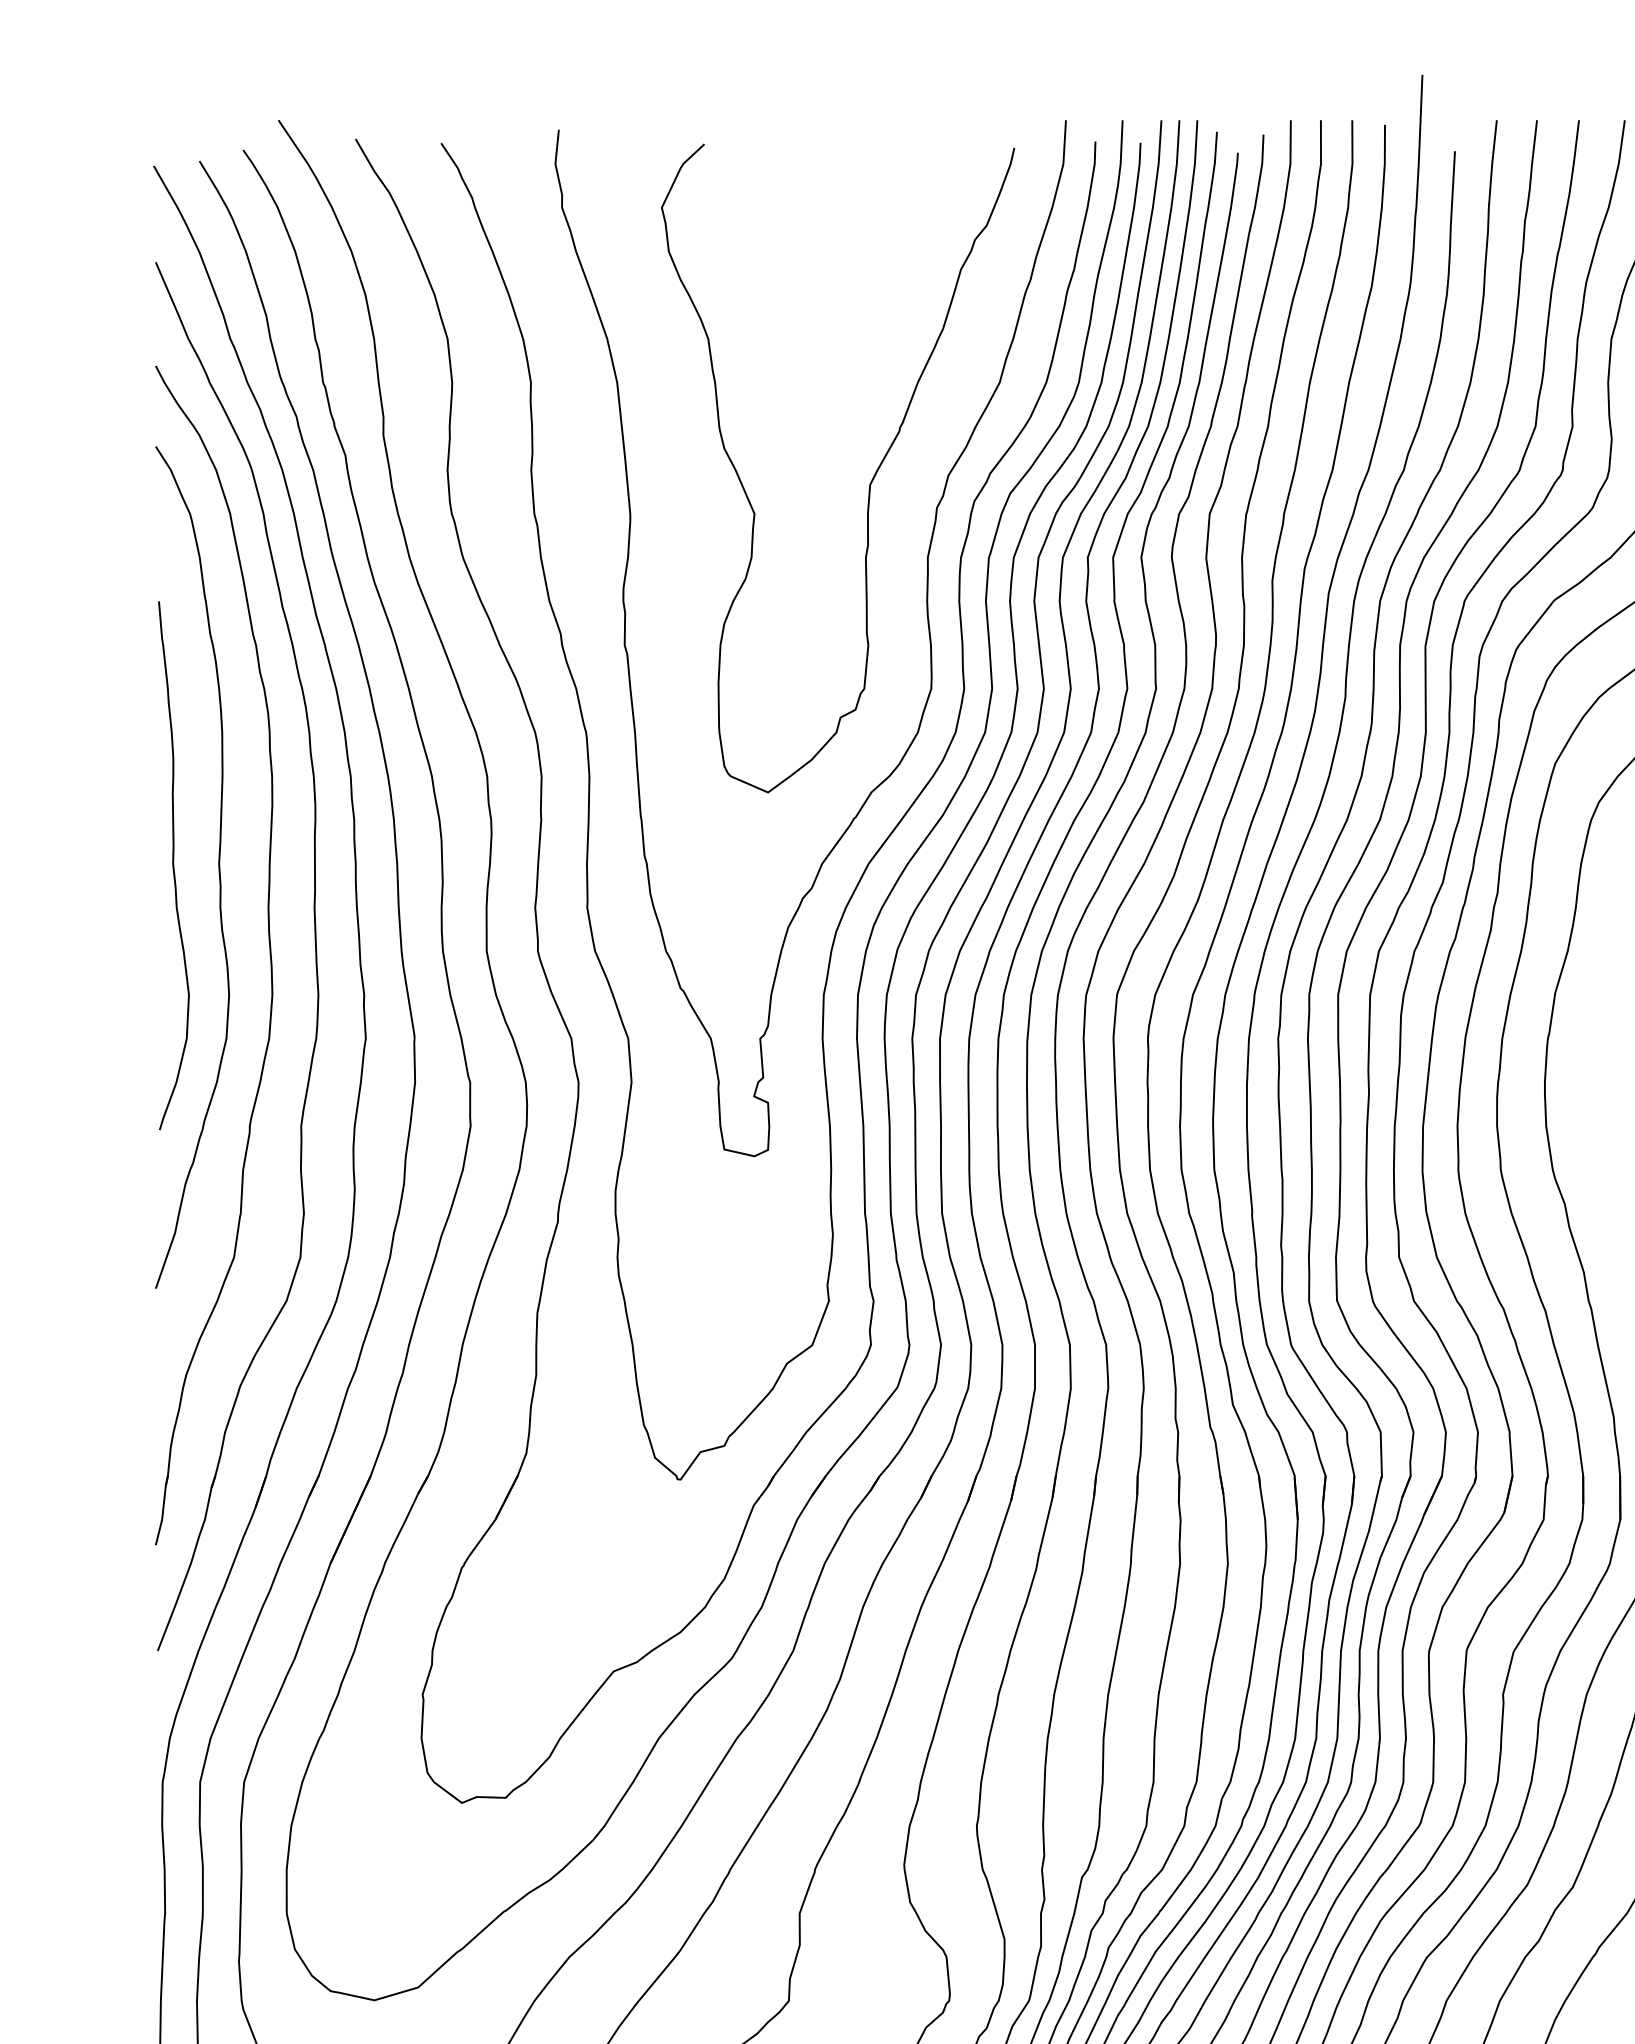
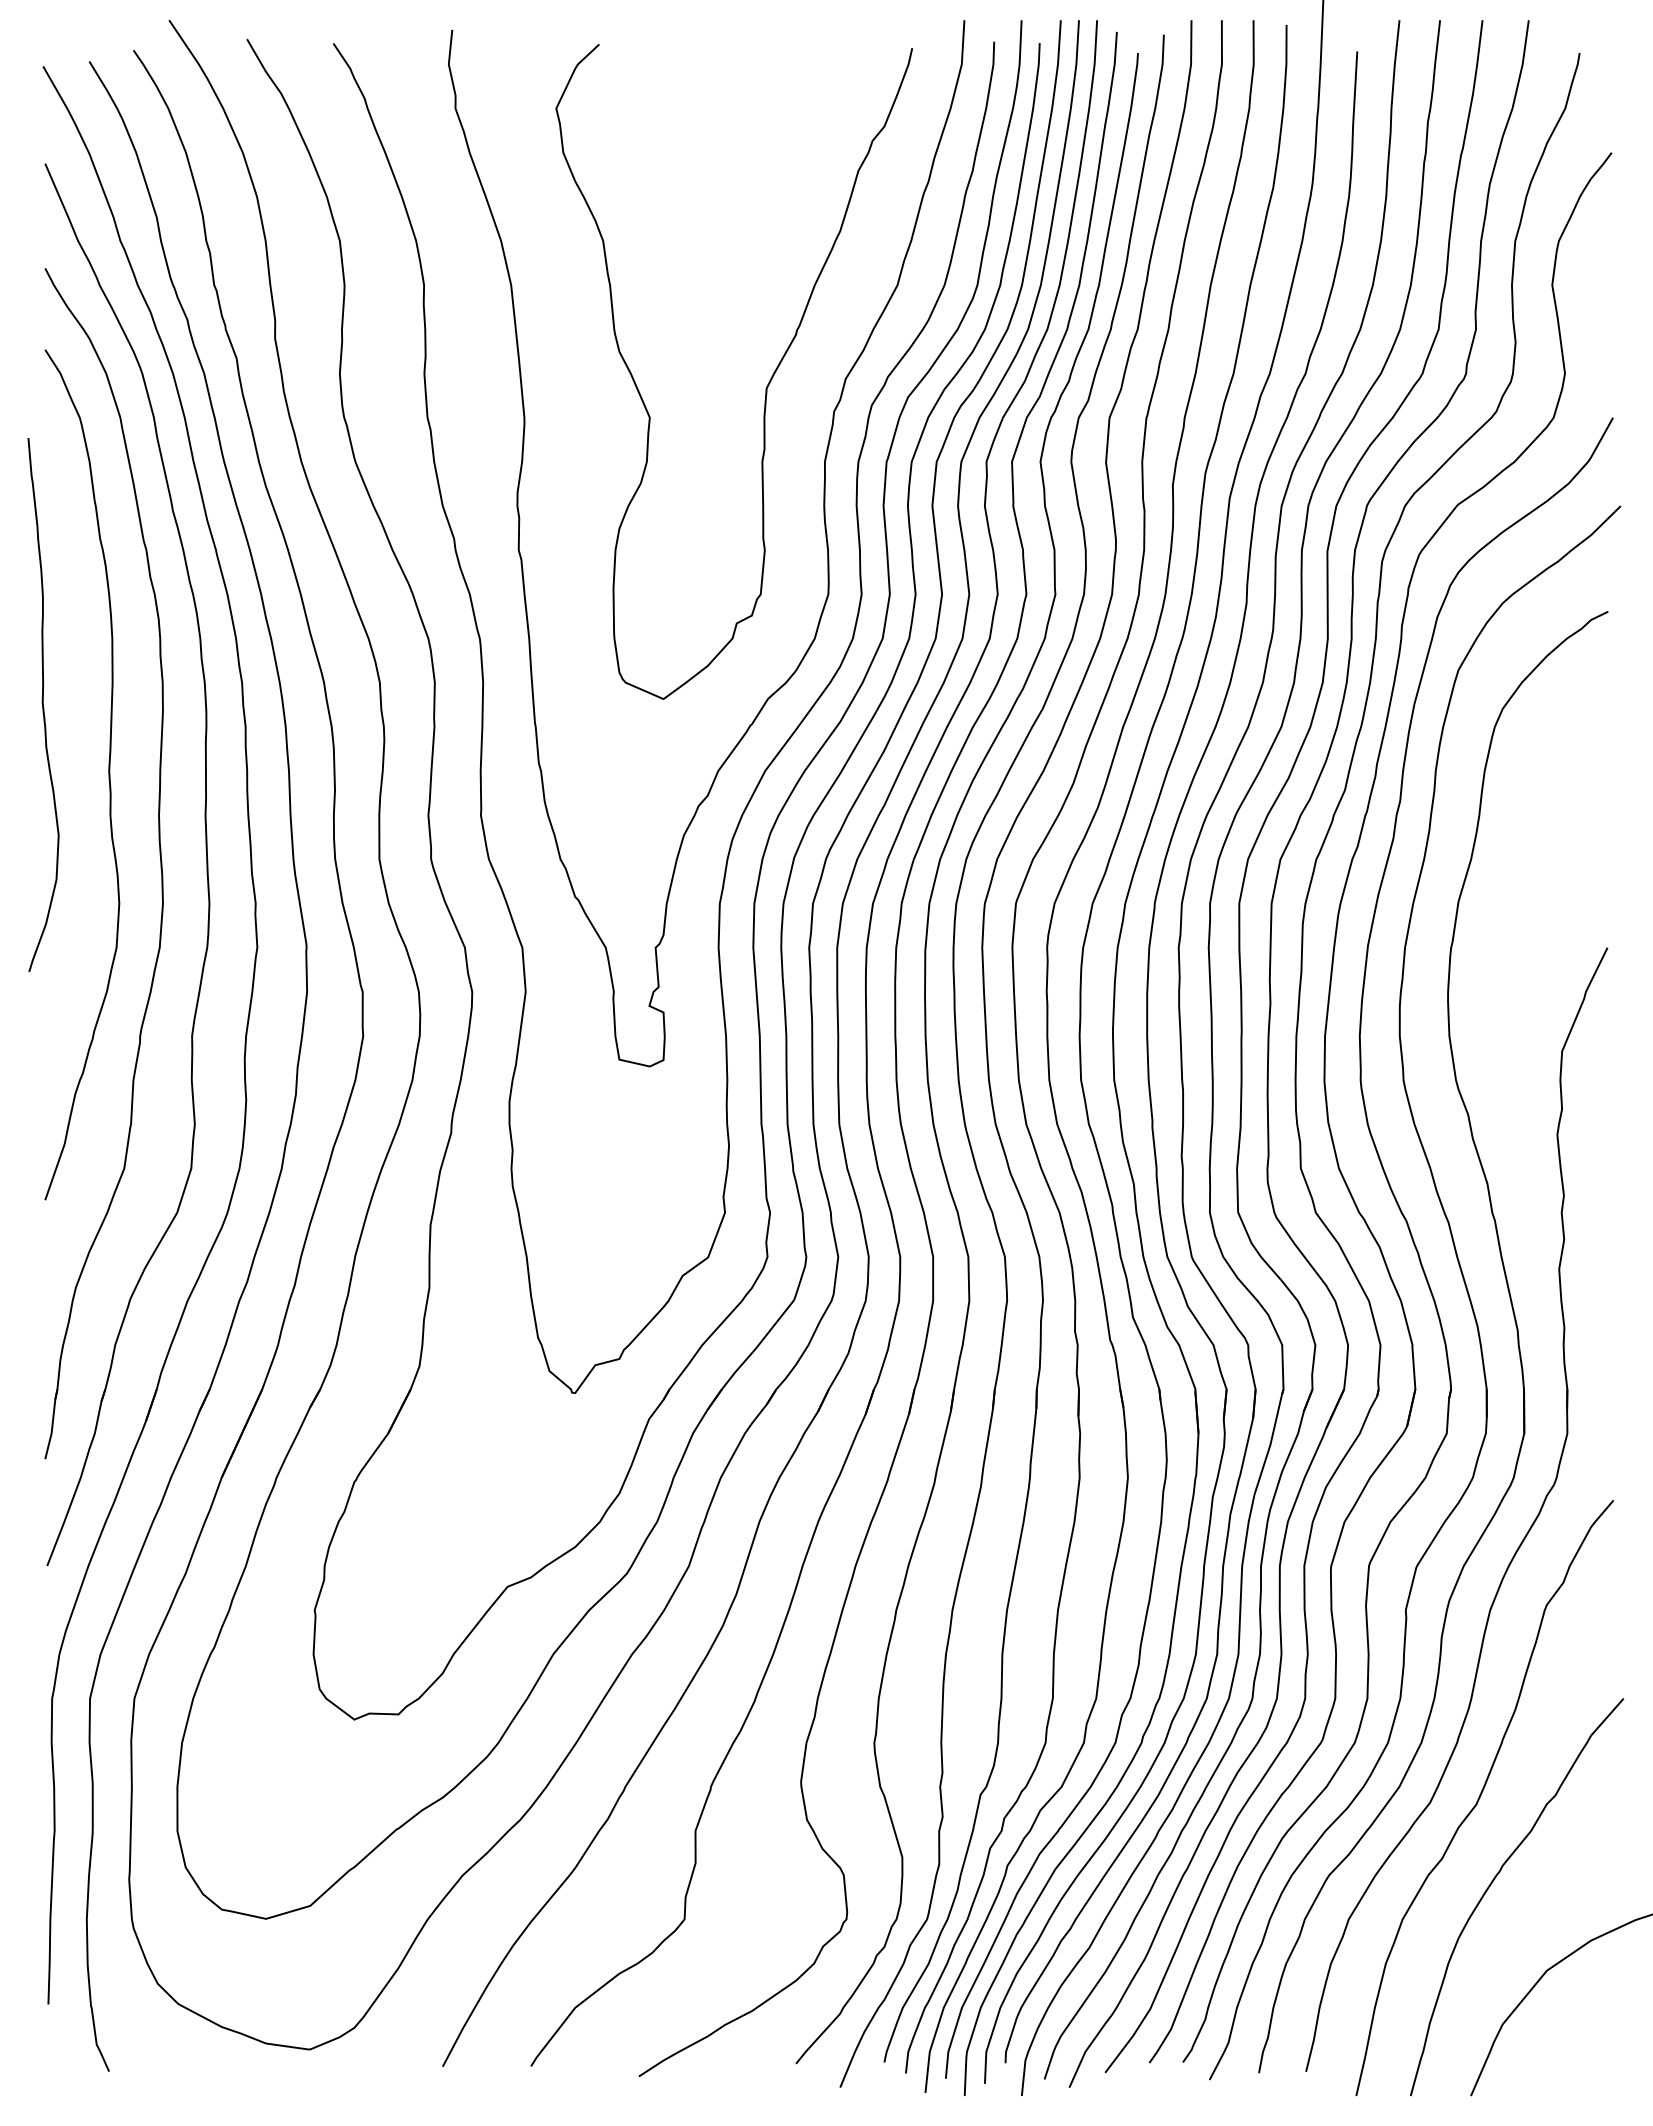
curve: (173, 866) -> (43, 705), moved

